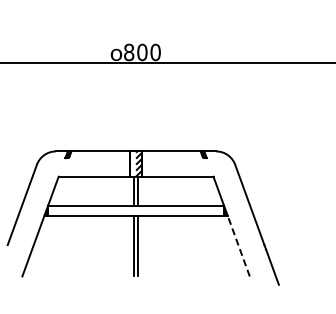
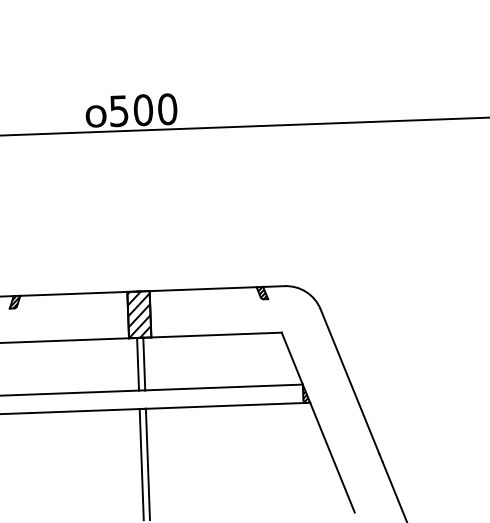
text: (129, 52) -> (119, 111), 800 -> 500
hatch: (132, 163) -> (132, 313), added
line: (238, 245) -> (332, 456), dashed -> solid

